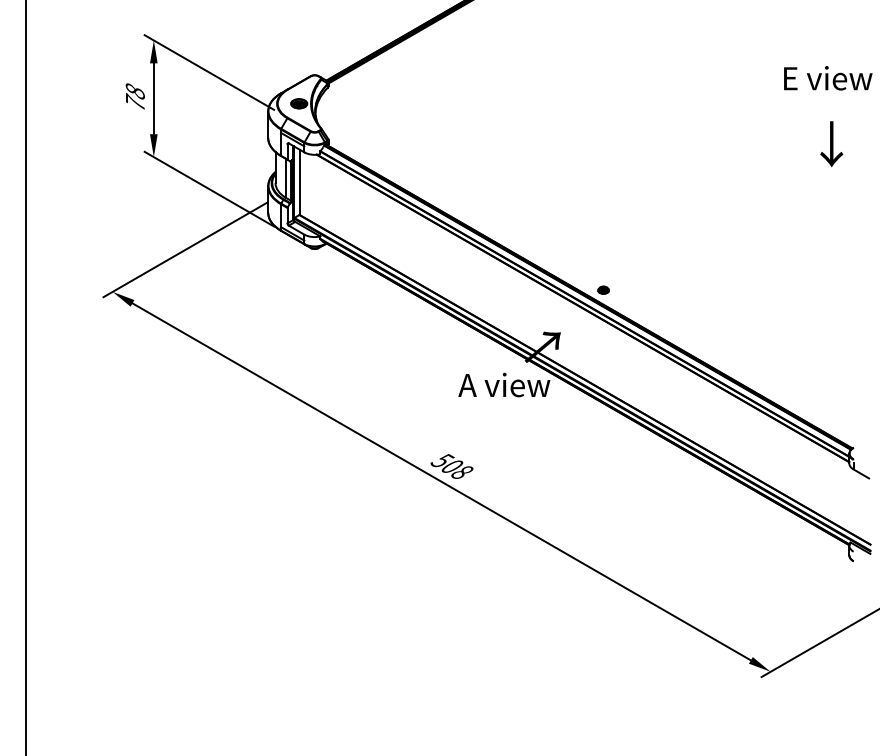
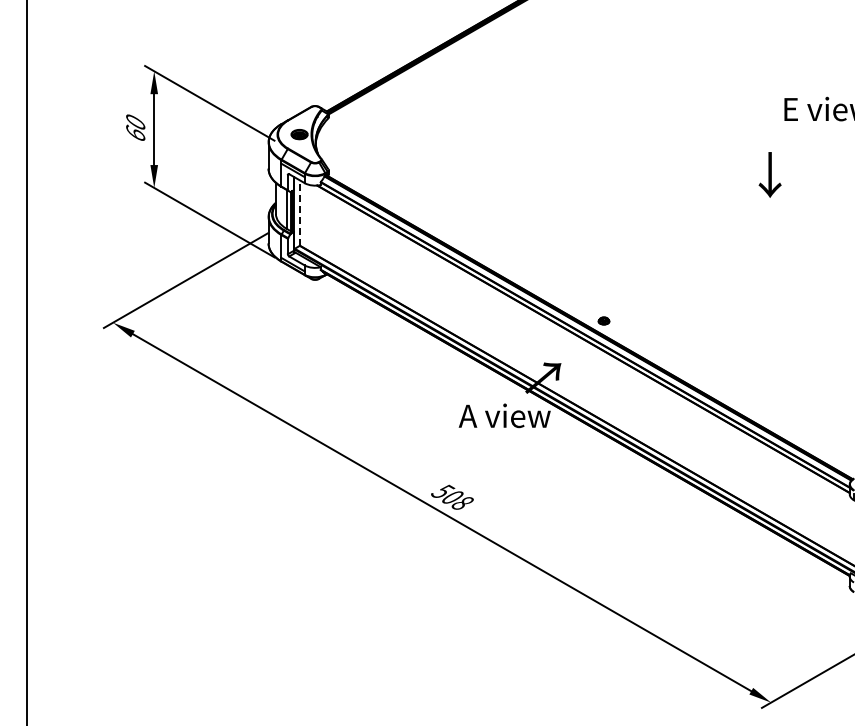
text: (134, 96) -> (134, 127), 78 -> 60
text: (831, 144) -> (769, 175), moved
line: (299, 182) -> (299, 213), solid -> dashed

